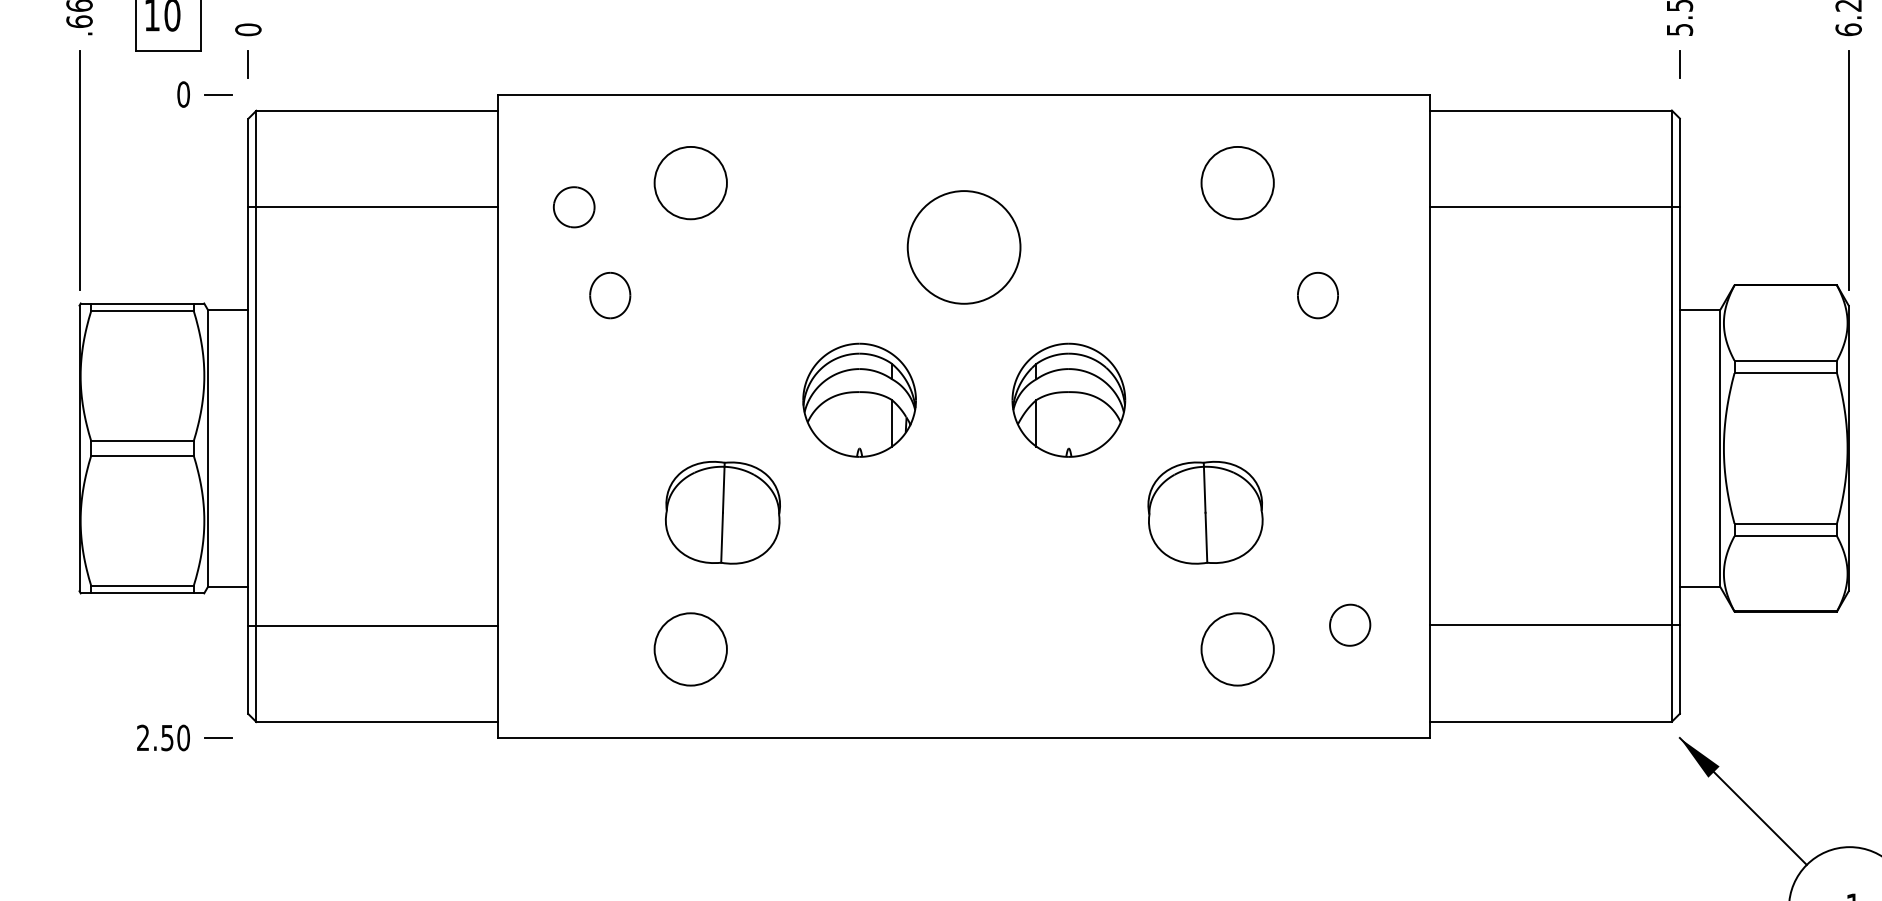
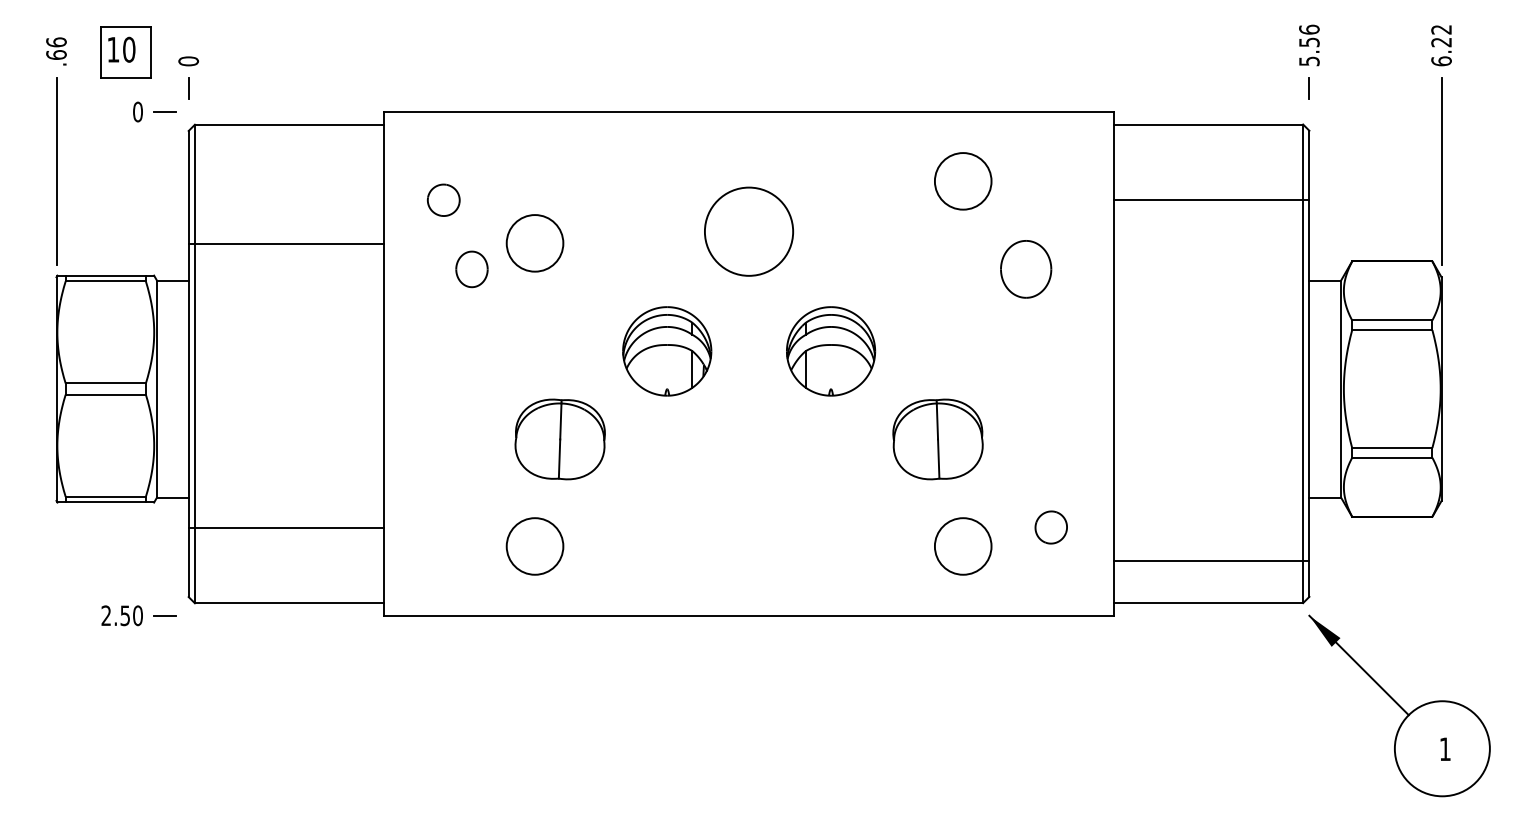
circle: (690, 183) -> (534, 243), moved
line: (372, 207) -> (285, 244), moved
part: (1317, 295) -> (1025, 269), size x1.6
line: (1554, 625) -> (1211, 560), moved

